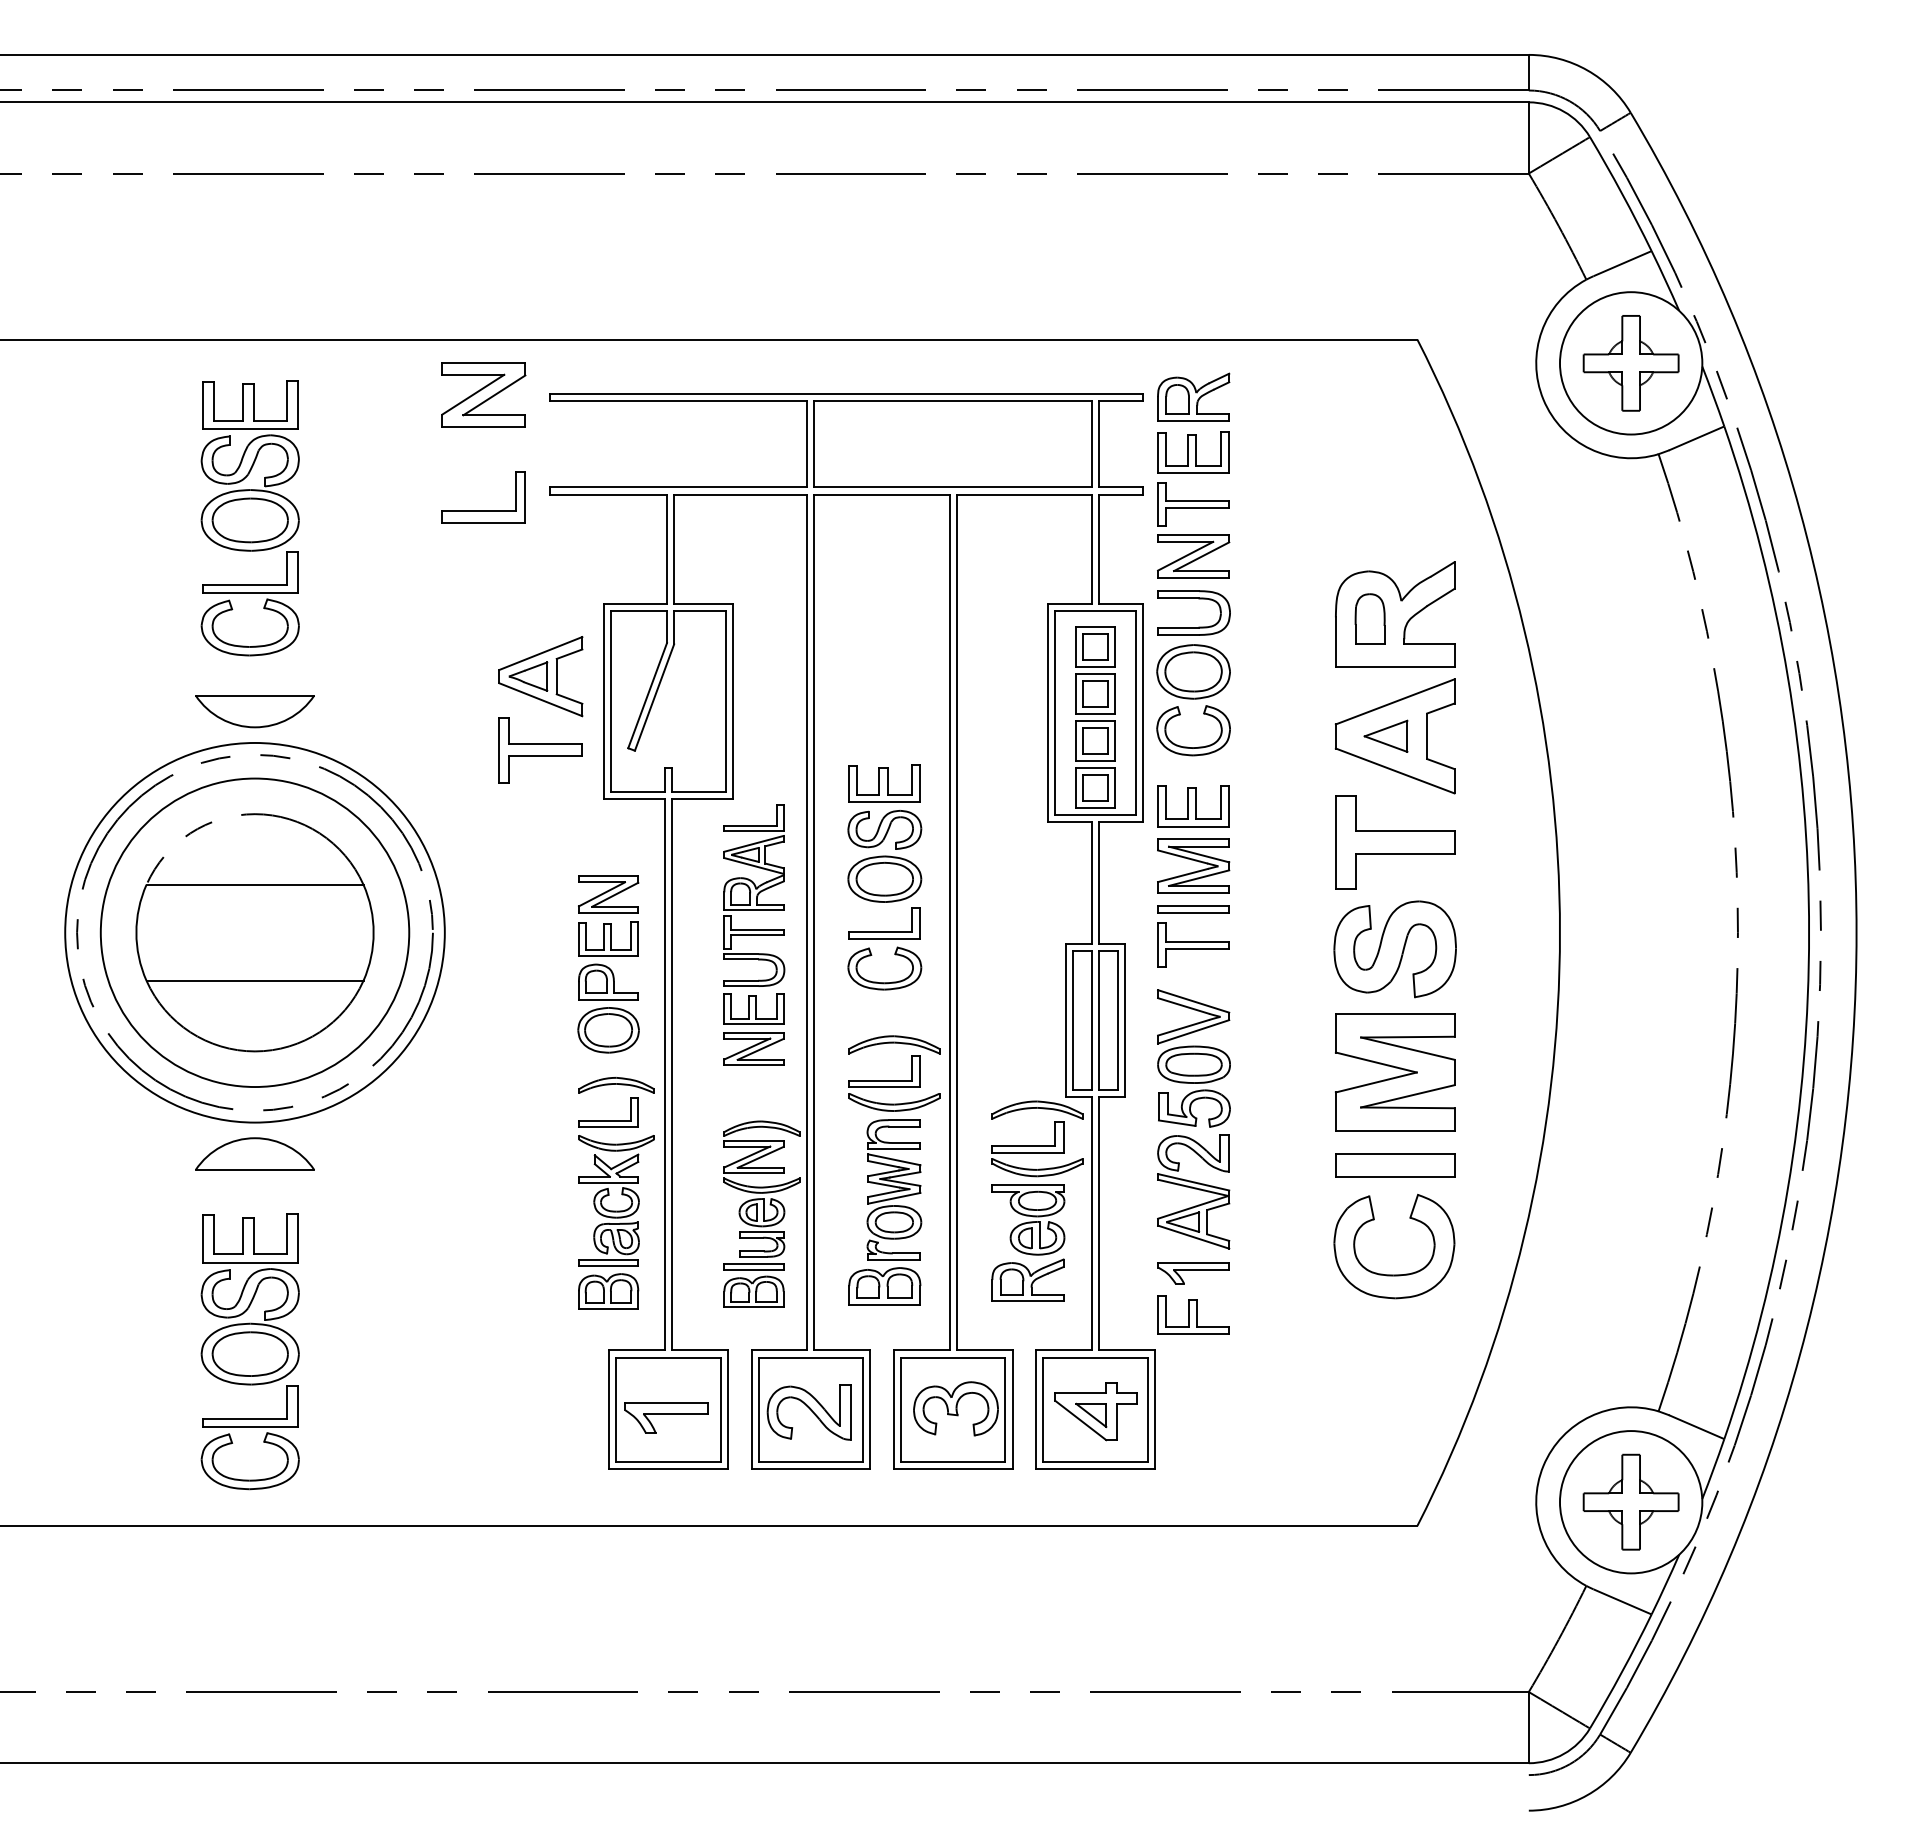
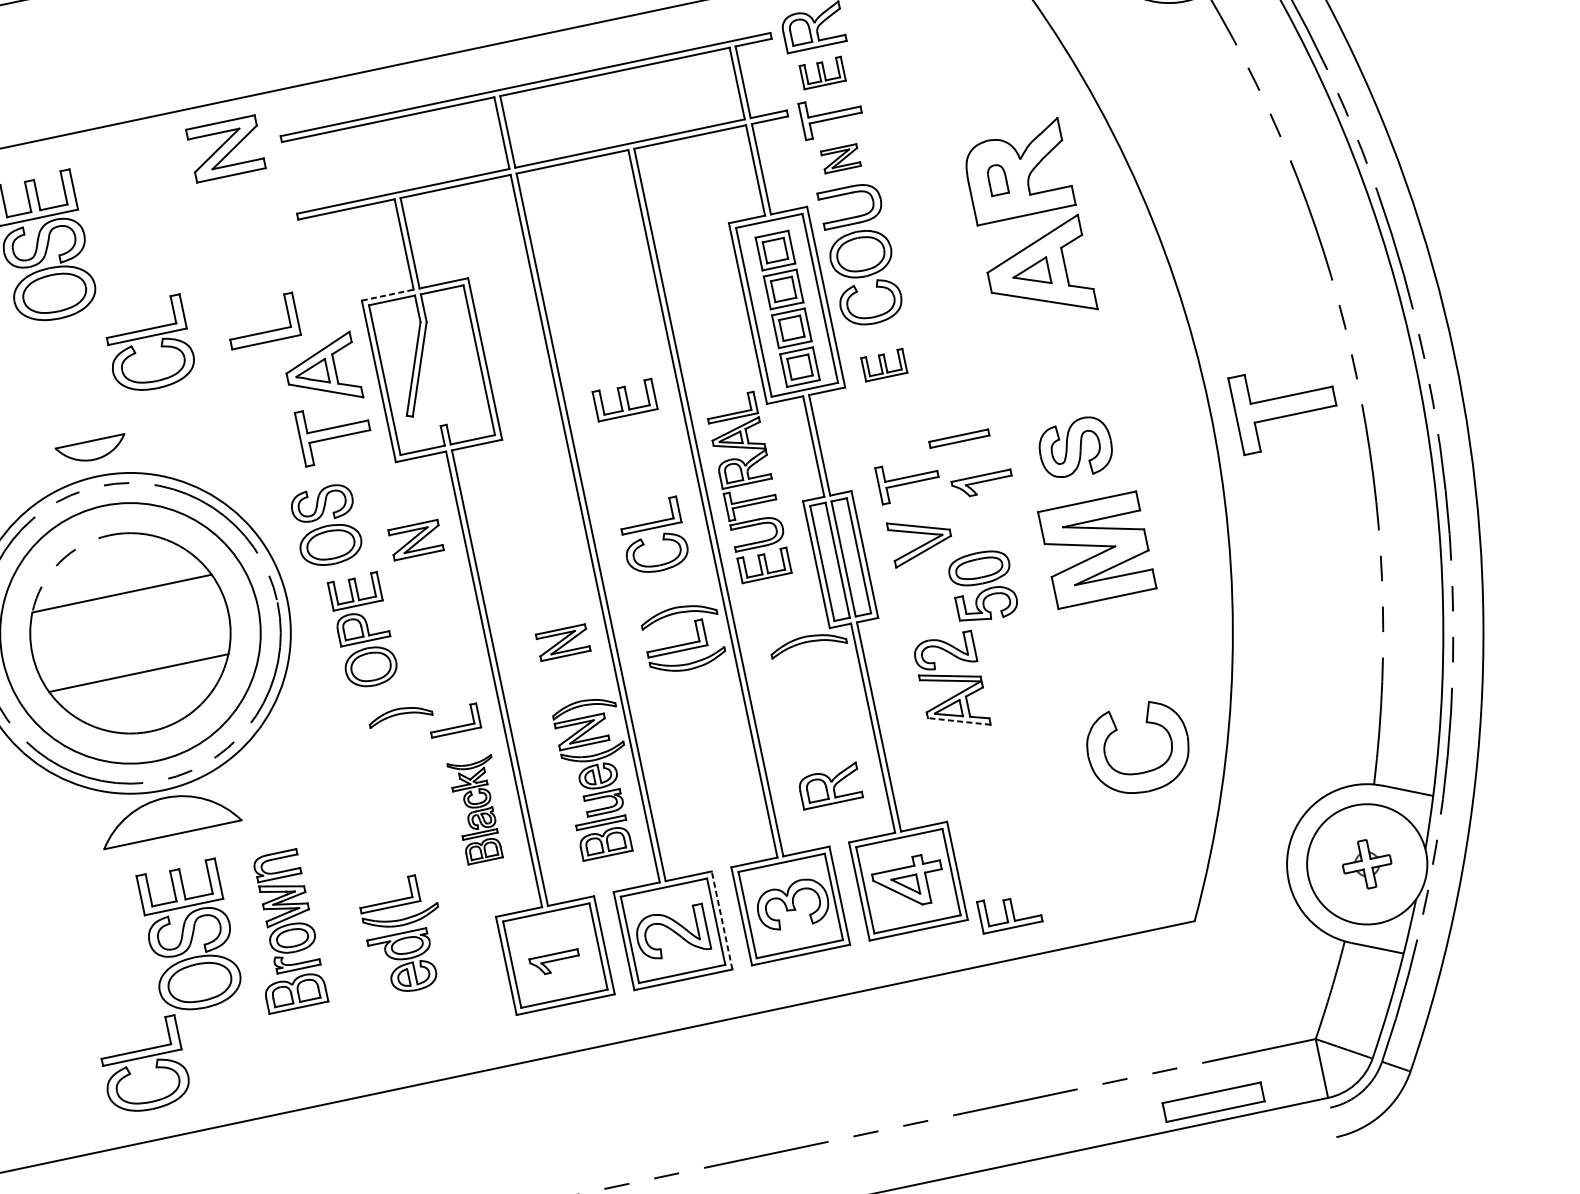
part: (1193, 452) -> (822, 72), size x0.7
part: (483, 510) -> (264, 332), moved
part: (1193, 556) -> (840, 158), size x0.6
part: (249, 593) -> (146, 336), moved
line: (636, 603) -> (388, 294), solid -> dashed
part: (1369, 618) -> (996, 179), size x0.7
part: (254, 711) -> (91, 450), size x0.7
part: (1193, 806) -> (884, 365), size x0.7
part: (1395, 842) -> (1285, 406), moved
part: (884, 856) -> (326, 526), moved
part: (1193, 865) -> (894, 414), removed
part: (1193, 909) -> (959, 438), moved
part: (754, 914) -> (748, 487), moved
part: (1394, 949) -> (1075, 448), size x0.7
part: (608, 987) -> (363, 631), moved
part: (616, 1085) -> (400, 715), moved
part: (1193, 1086) -> (982, 586), moved
part: (254, 1153) -> (168, 815), size x1.4
part: (1395, 1165) -> (1213, 1102), moved
part: (1037, 1188) -> (405, 935), moved
part: (885, 1212) -> (283, 931), moved
part: (616, 1222) -> (479, 809), size x0.7
line: (1193, 1237) -> (959, 721), solid -> dashed
part: (1193, 1273) -> (982, 484), moved
part: (1394, 1274) -> (1143, 771), moved
part: (1193, 1314) -> (1009, 911), moved
line: (870, 1409) -> (722, 920), solid -> dashed
part: (666, 1417) -> (555, 962), size x0.7
part: (249, 1427) -> (141, 1058), moved
part: (1630, 1501) -> (1366, 863), size x0.6

